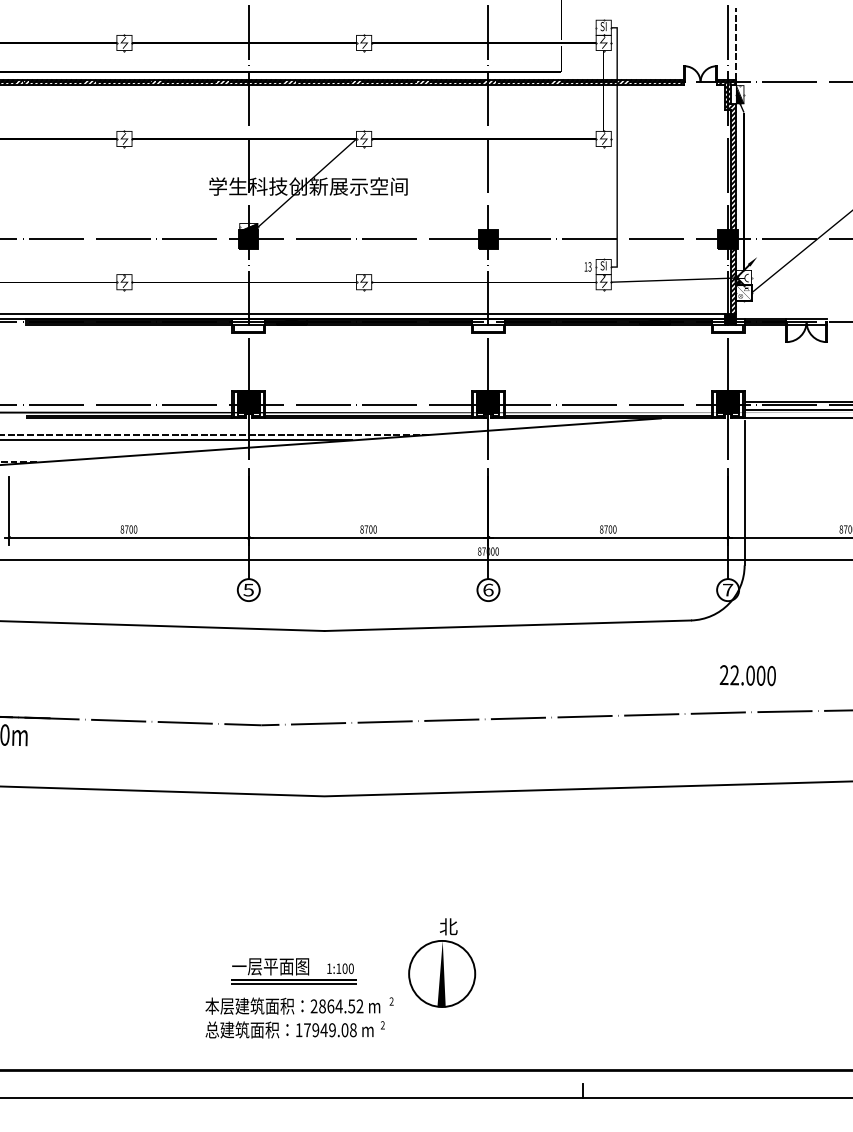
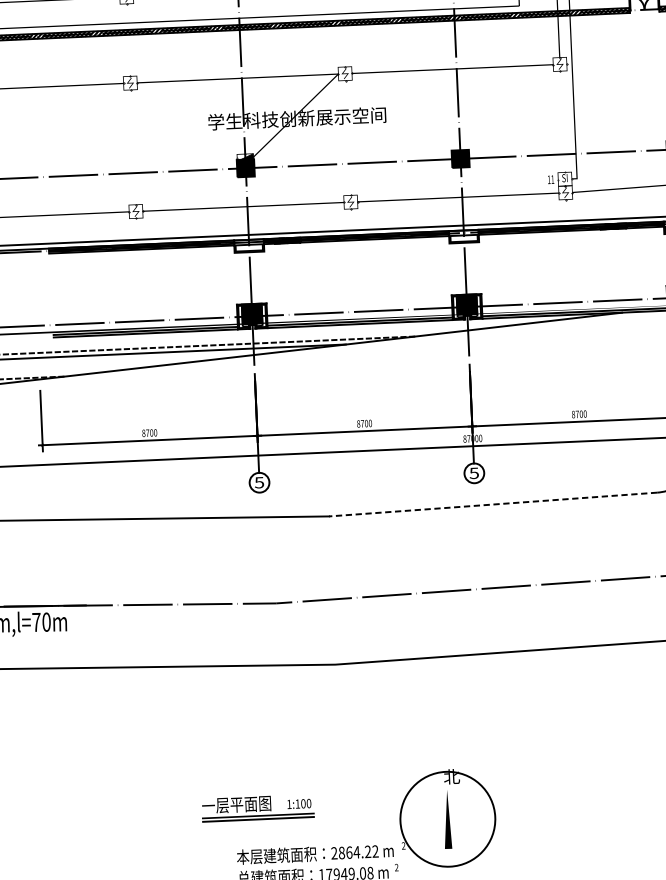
text: (589, 266) -> (552, 179), 13 -> 11
text: (488, 589) -> (474, 472), 6 -> 5
line: (507, 625) -> (492, 504), solid -> dashed
part: (293, 971) -> (257, 808), moved
circle: (442, 973) -> (448, 818), size x1.6
text: (351, 1006) -> (367, 851), 2864.52 -> 2864.22

